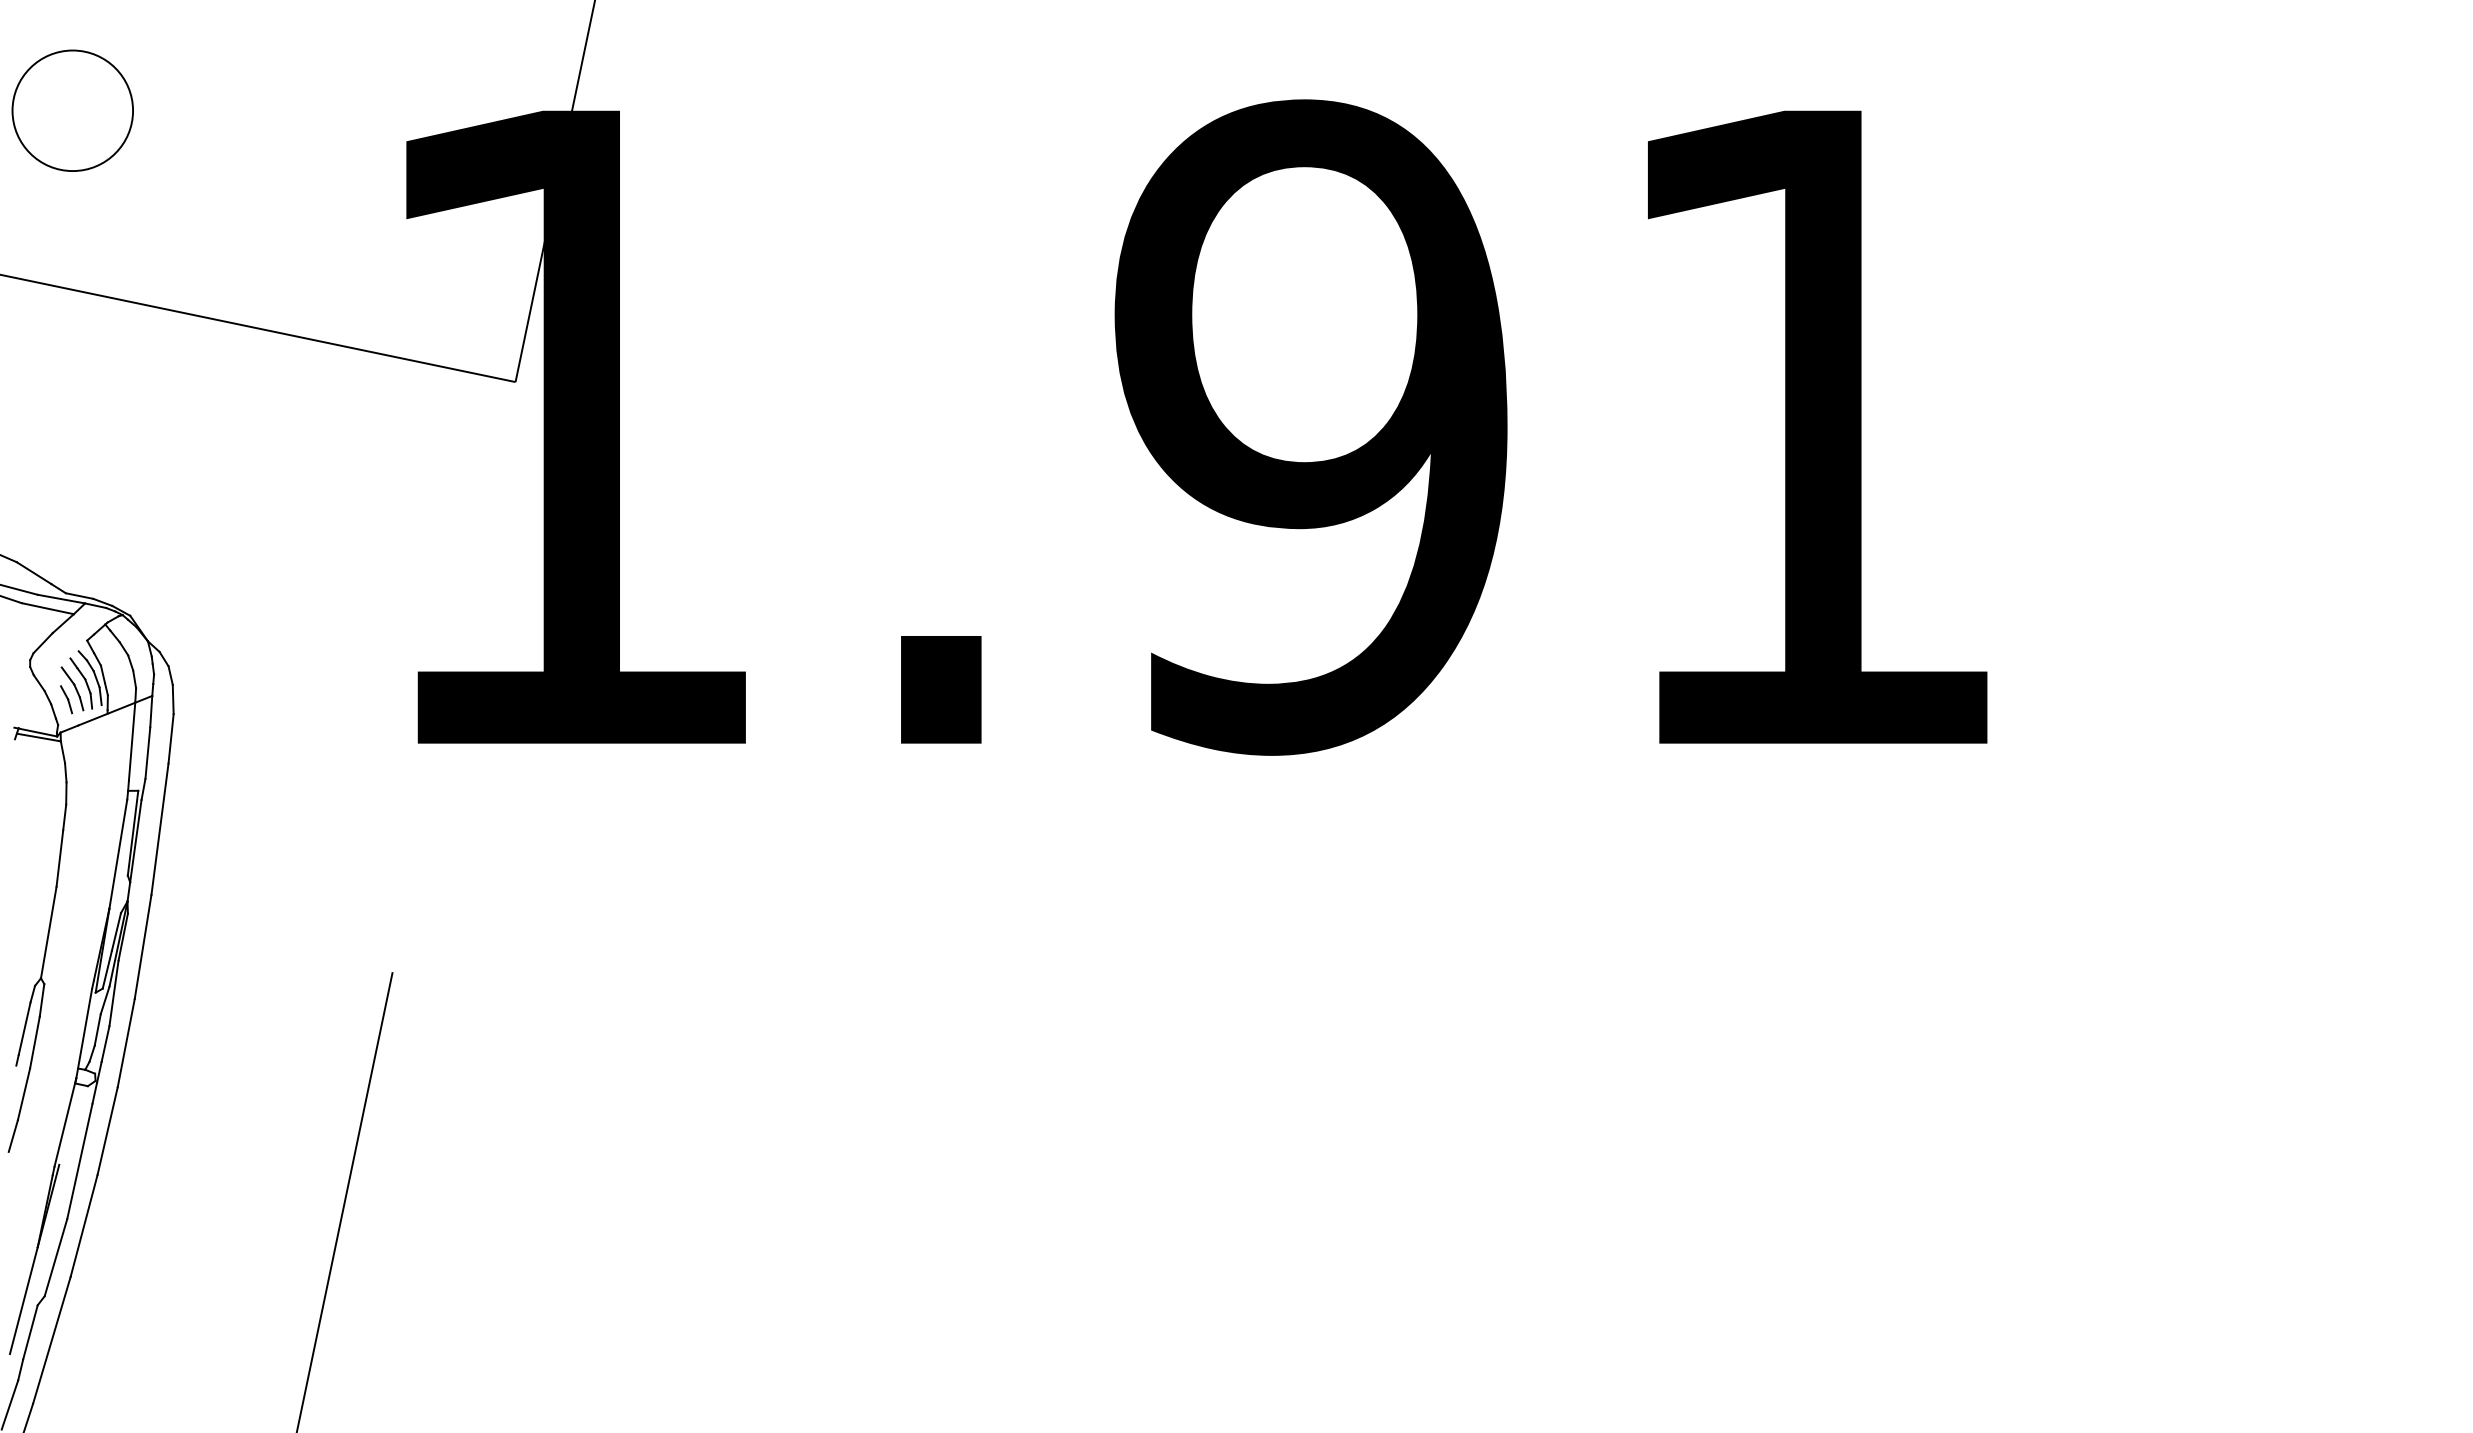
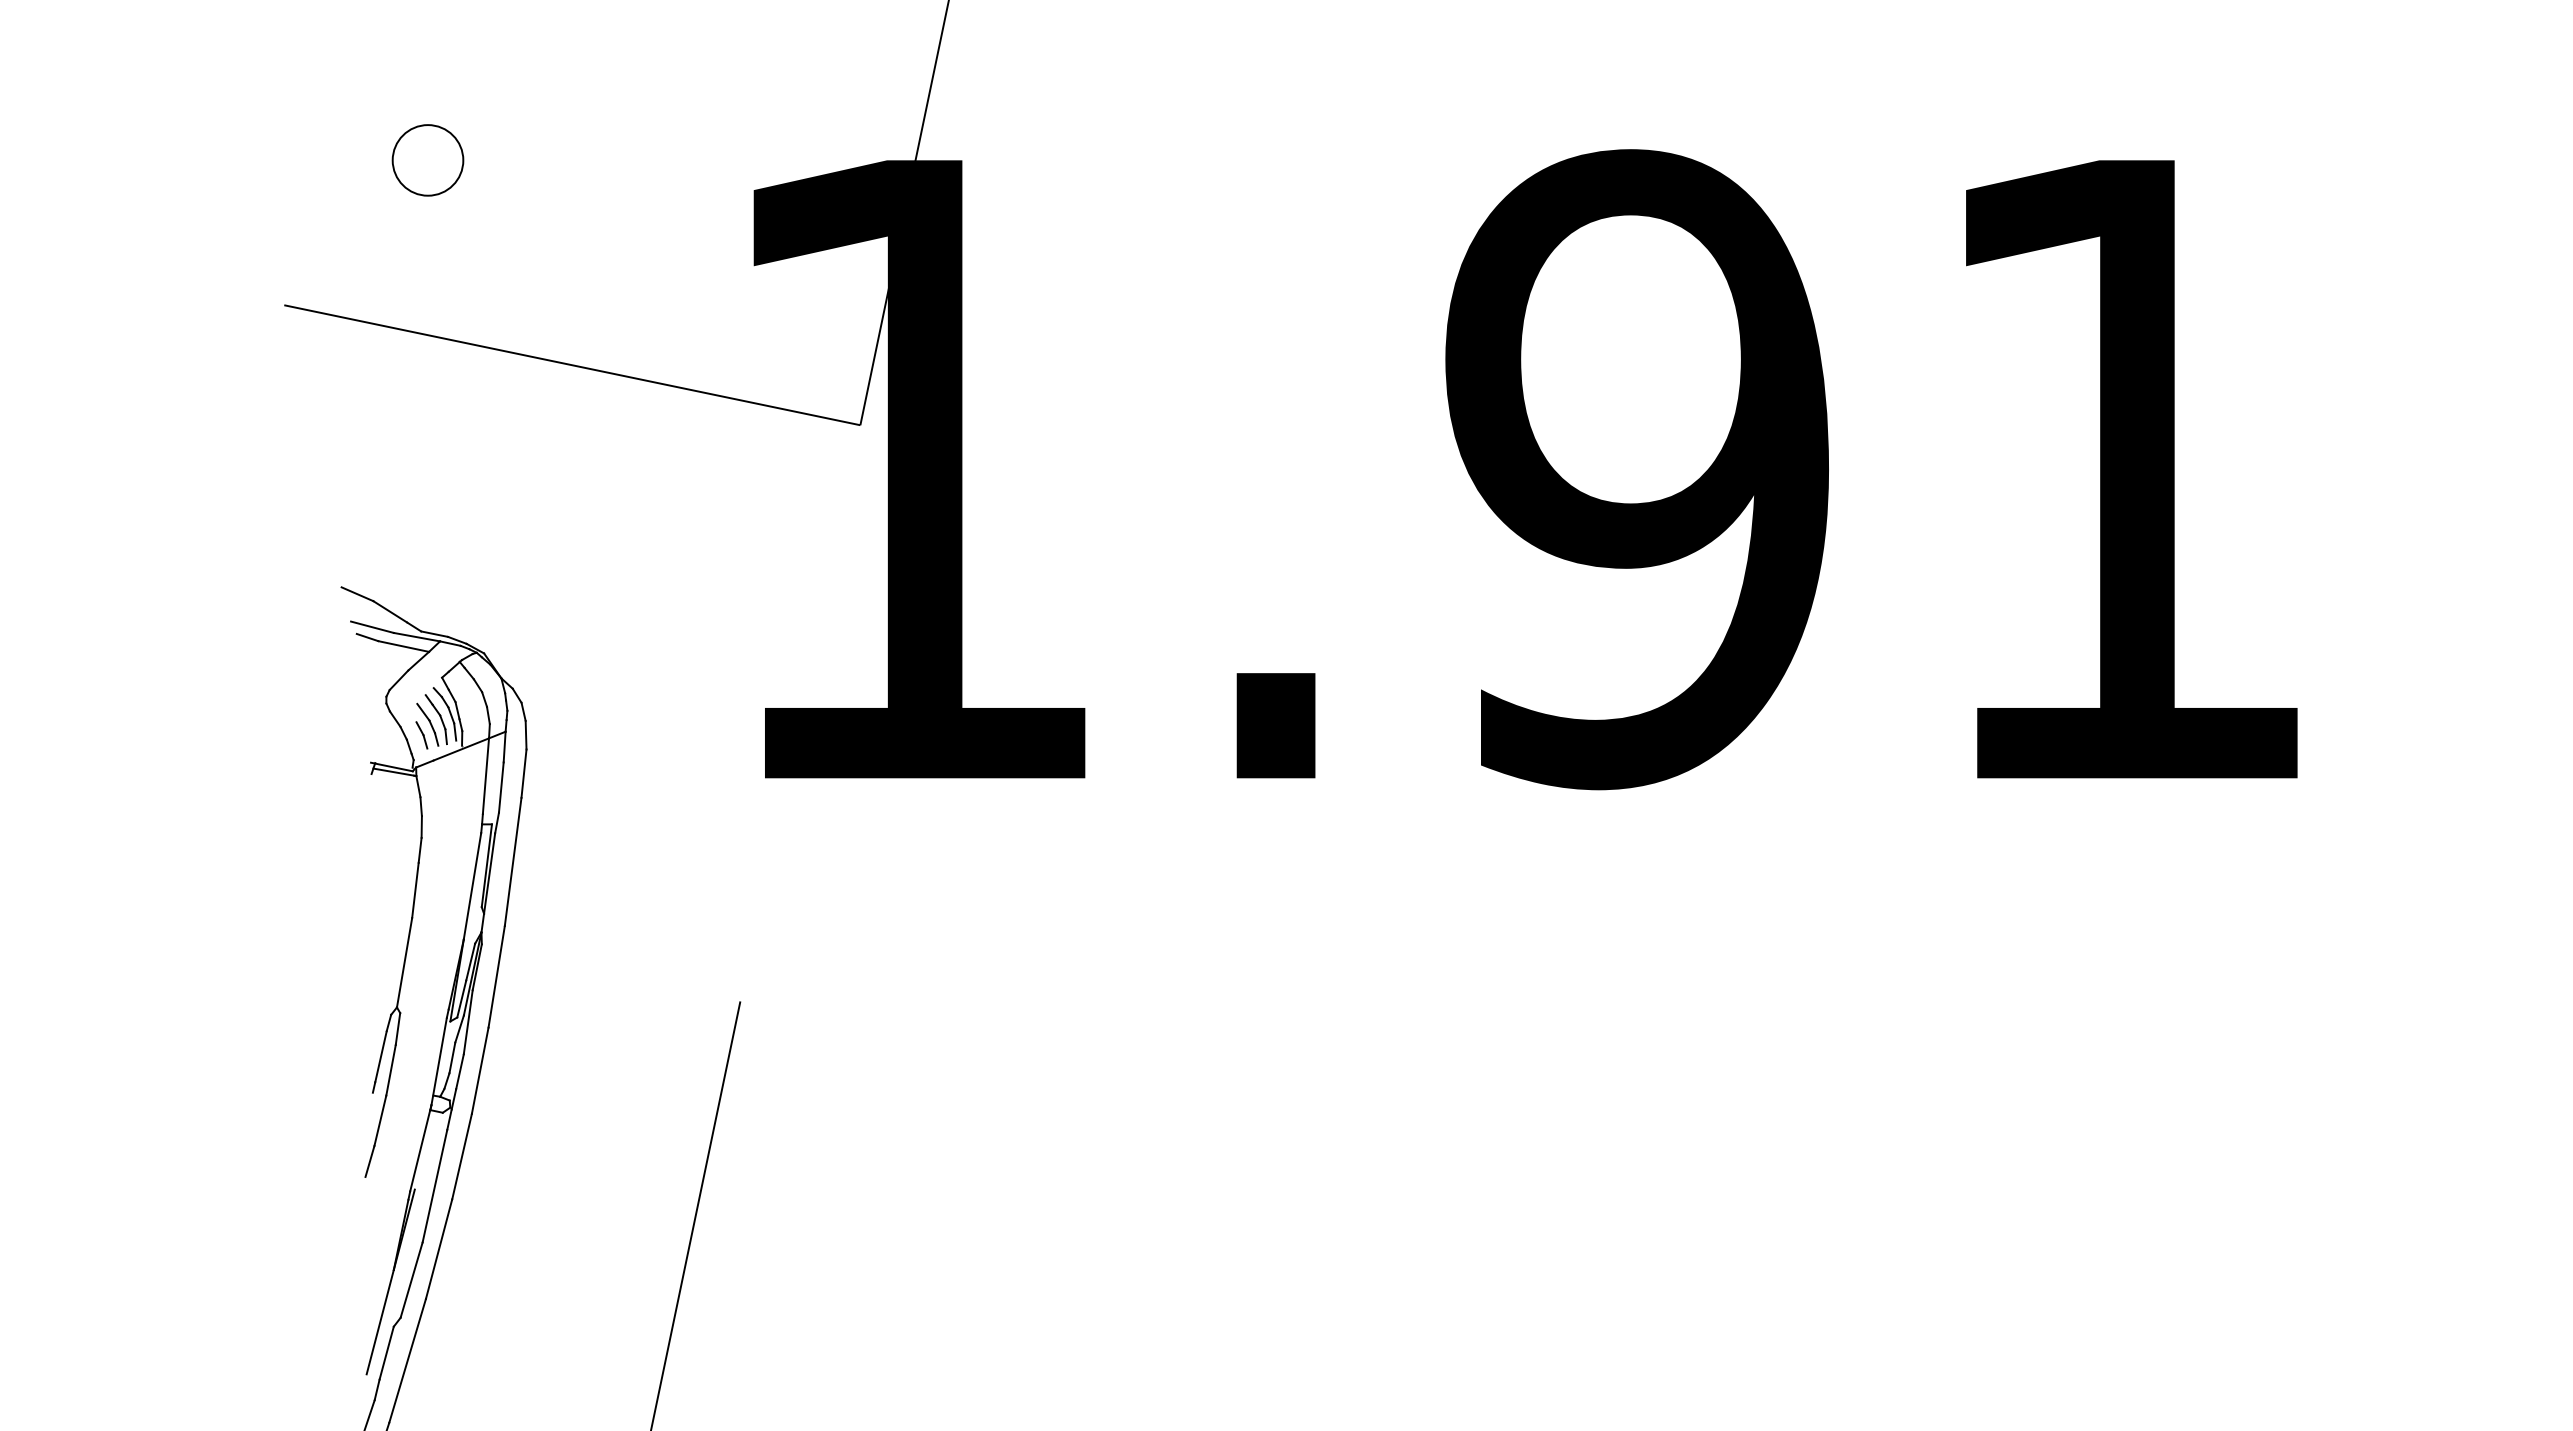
circle: (72, 110) -> (427, 160), size x0.6

